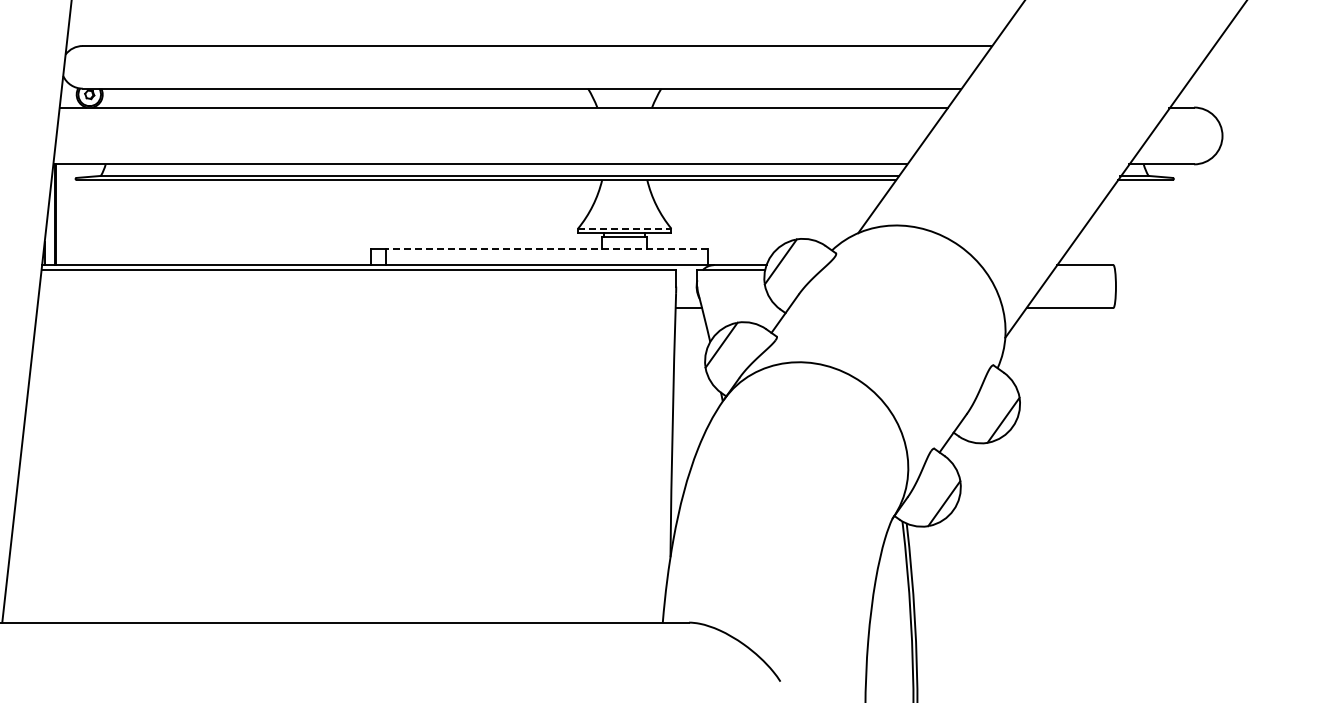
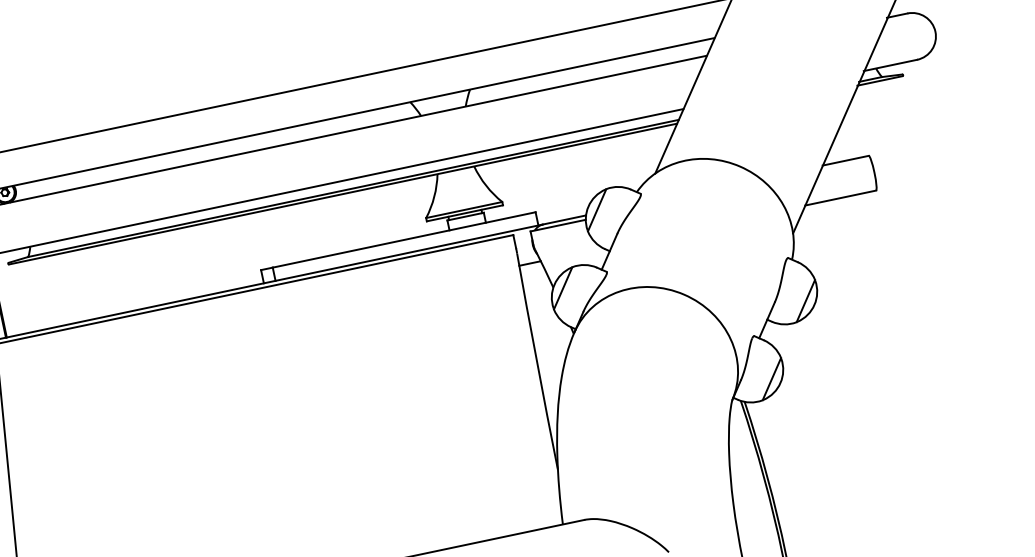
line: (624, 228) -> (464, 209), dashed -> solid
line: (546, 249) -> (404, 240), dashed -> solid

